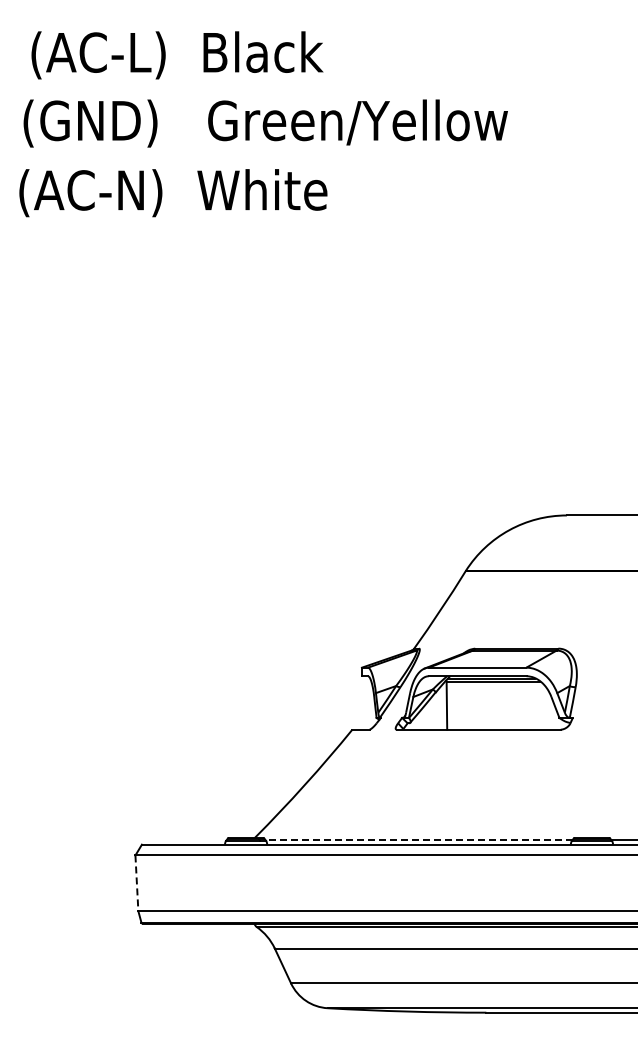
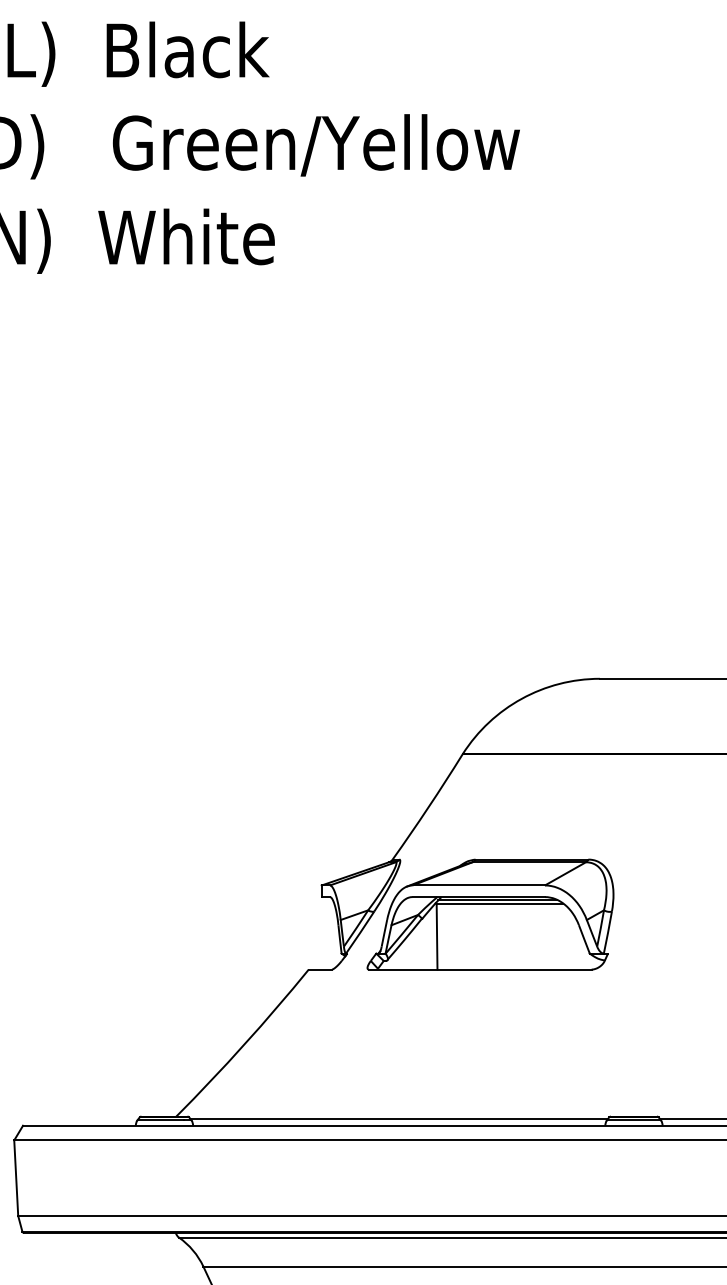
line: (419, 839) -> (399, 1118), dashed -> solid
line: (136, 883) -> (15, 1178), dashed -> solid

